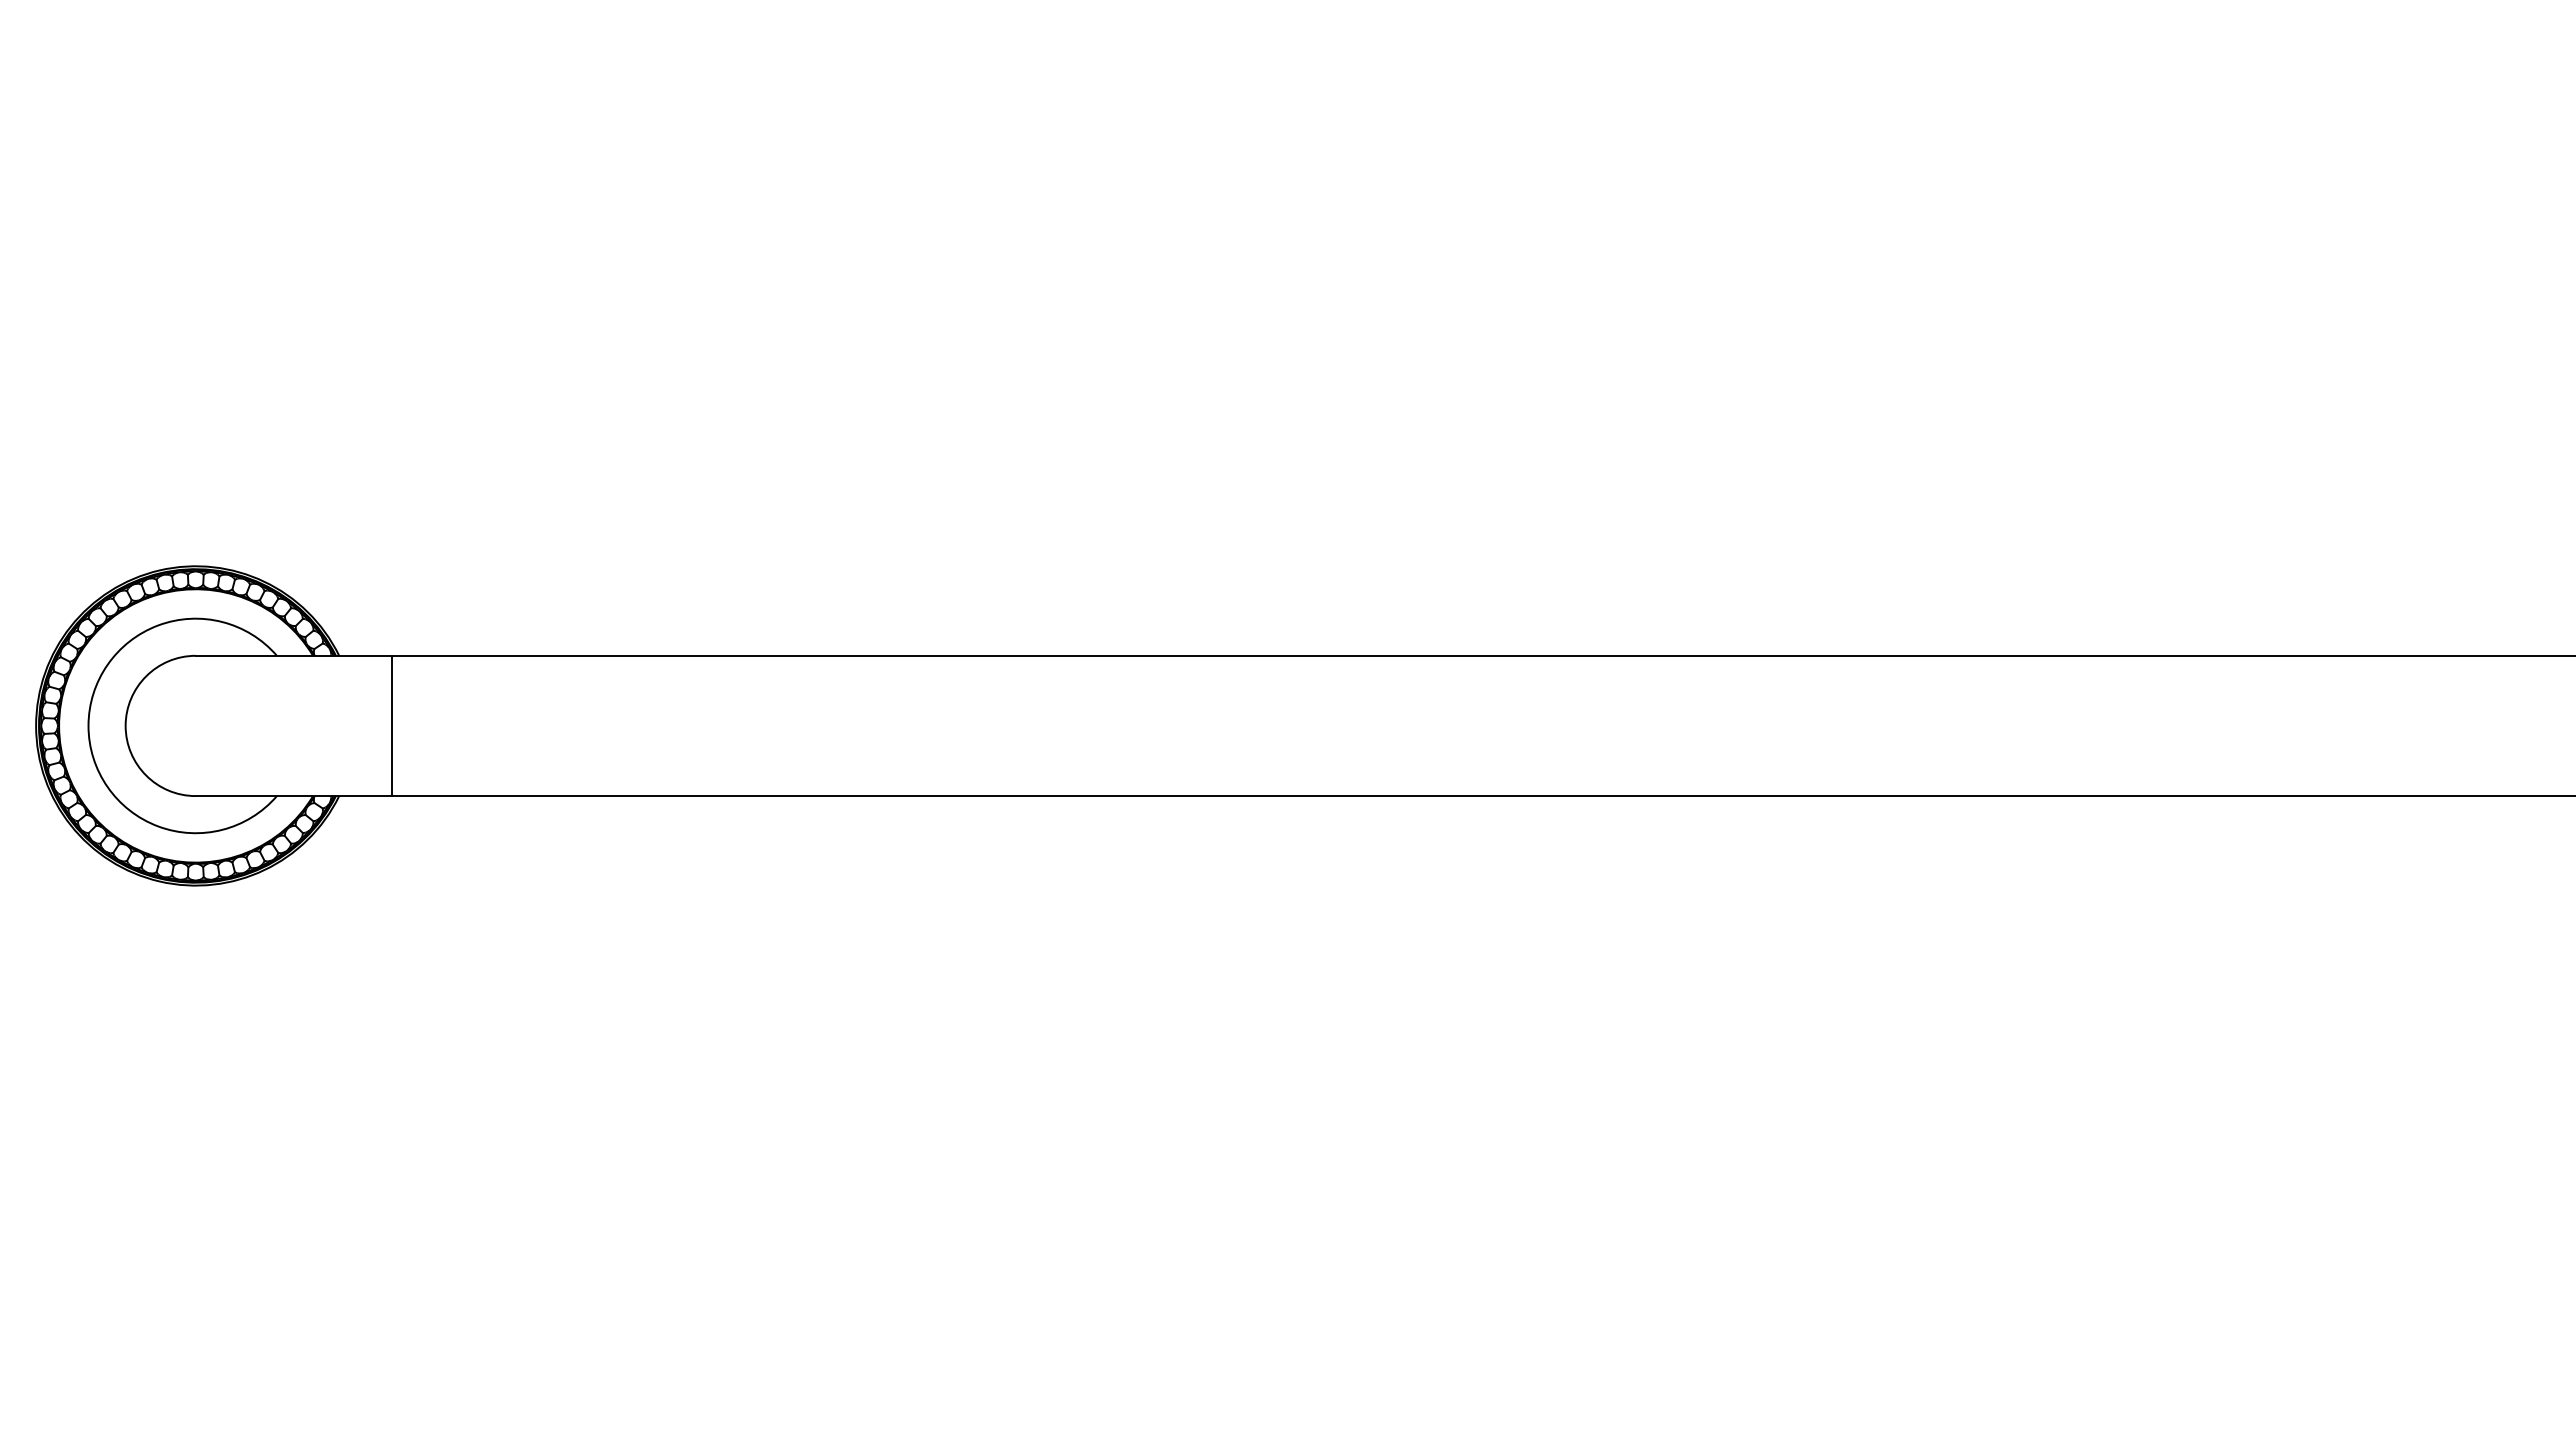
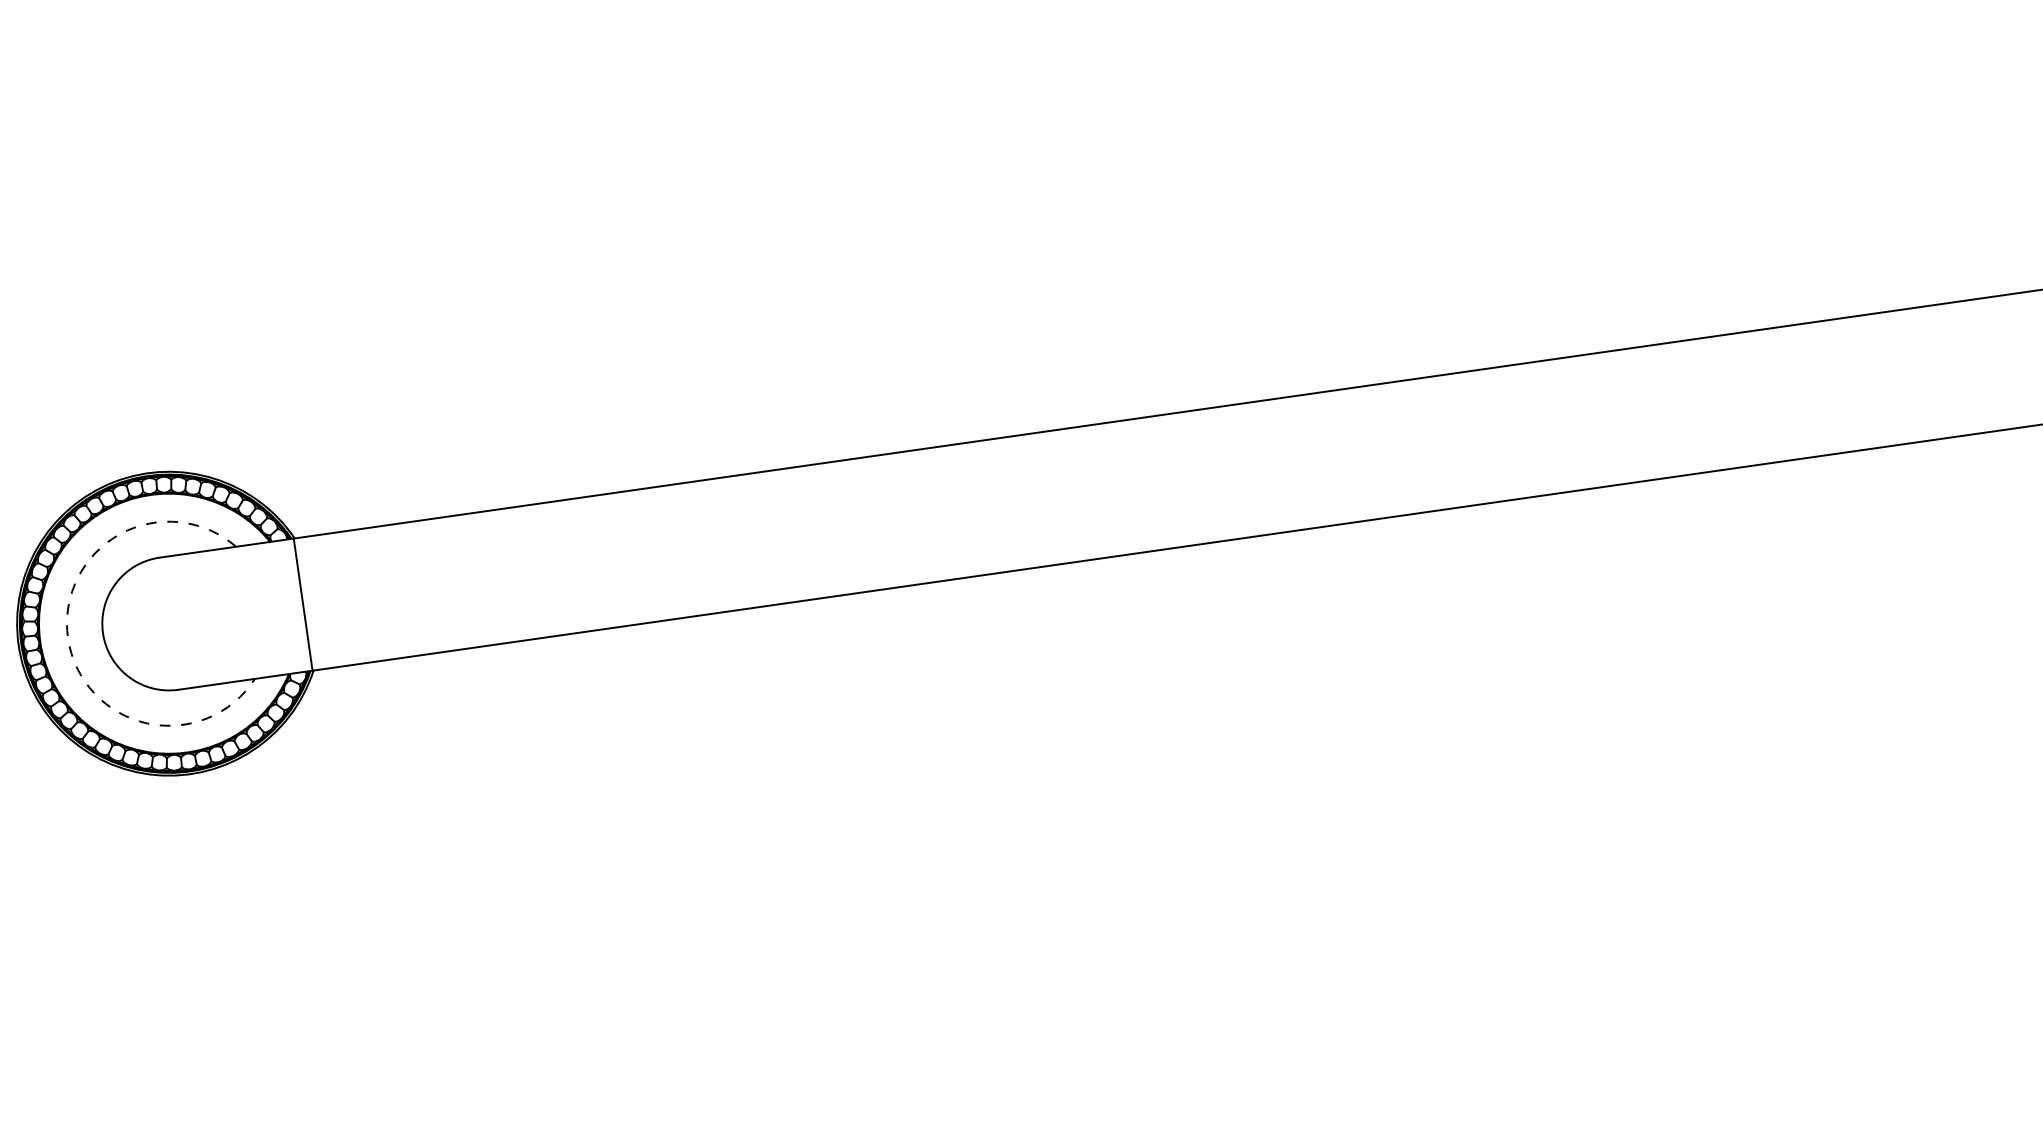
arc: (88, 725) -> (67, 637), solid -> dashed
line: (392, 725) -> (303, 604), moved

